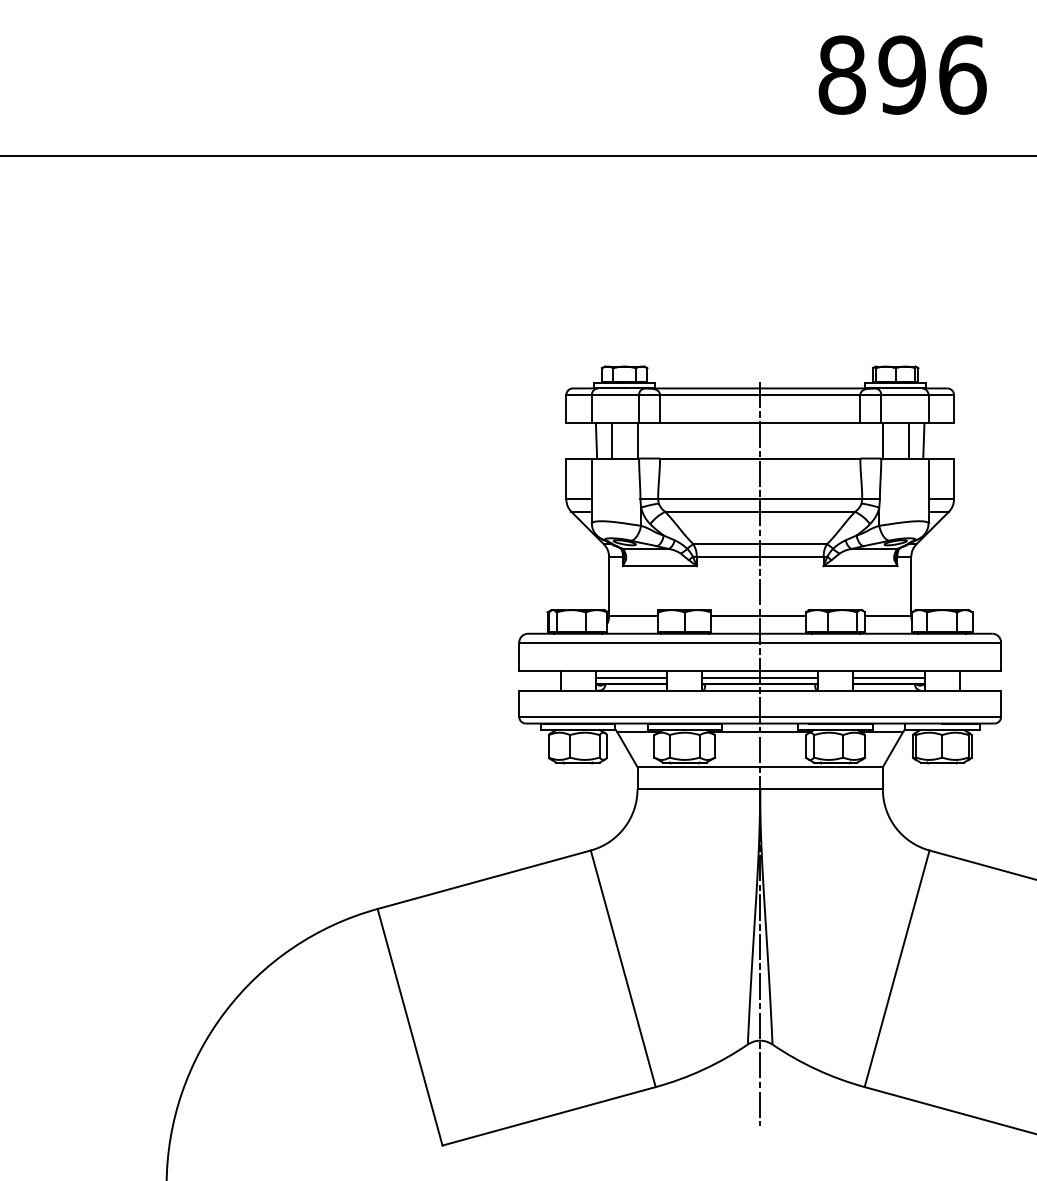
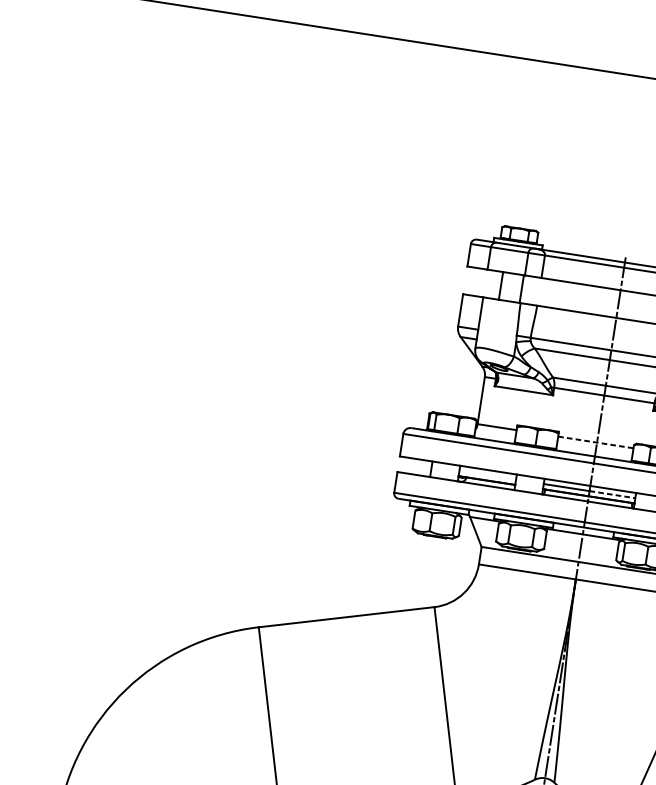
line: (596, 440) -> (489, 283), removed
line: (758, 616) -> (595, 442), solid -> dashed
line: (631, 677) -> (487, 475), removed
line: (789, 677) -> (612, 494), solid -> dashed

